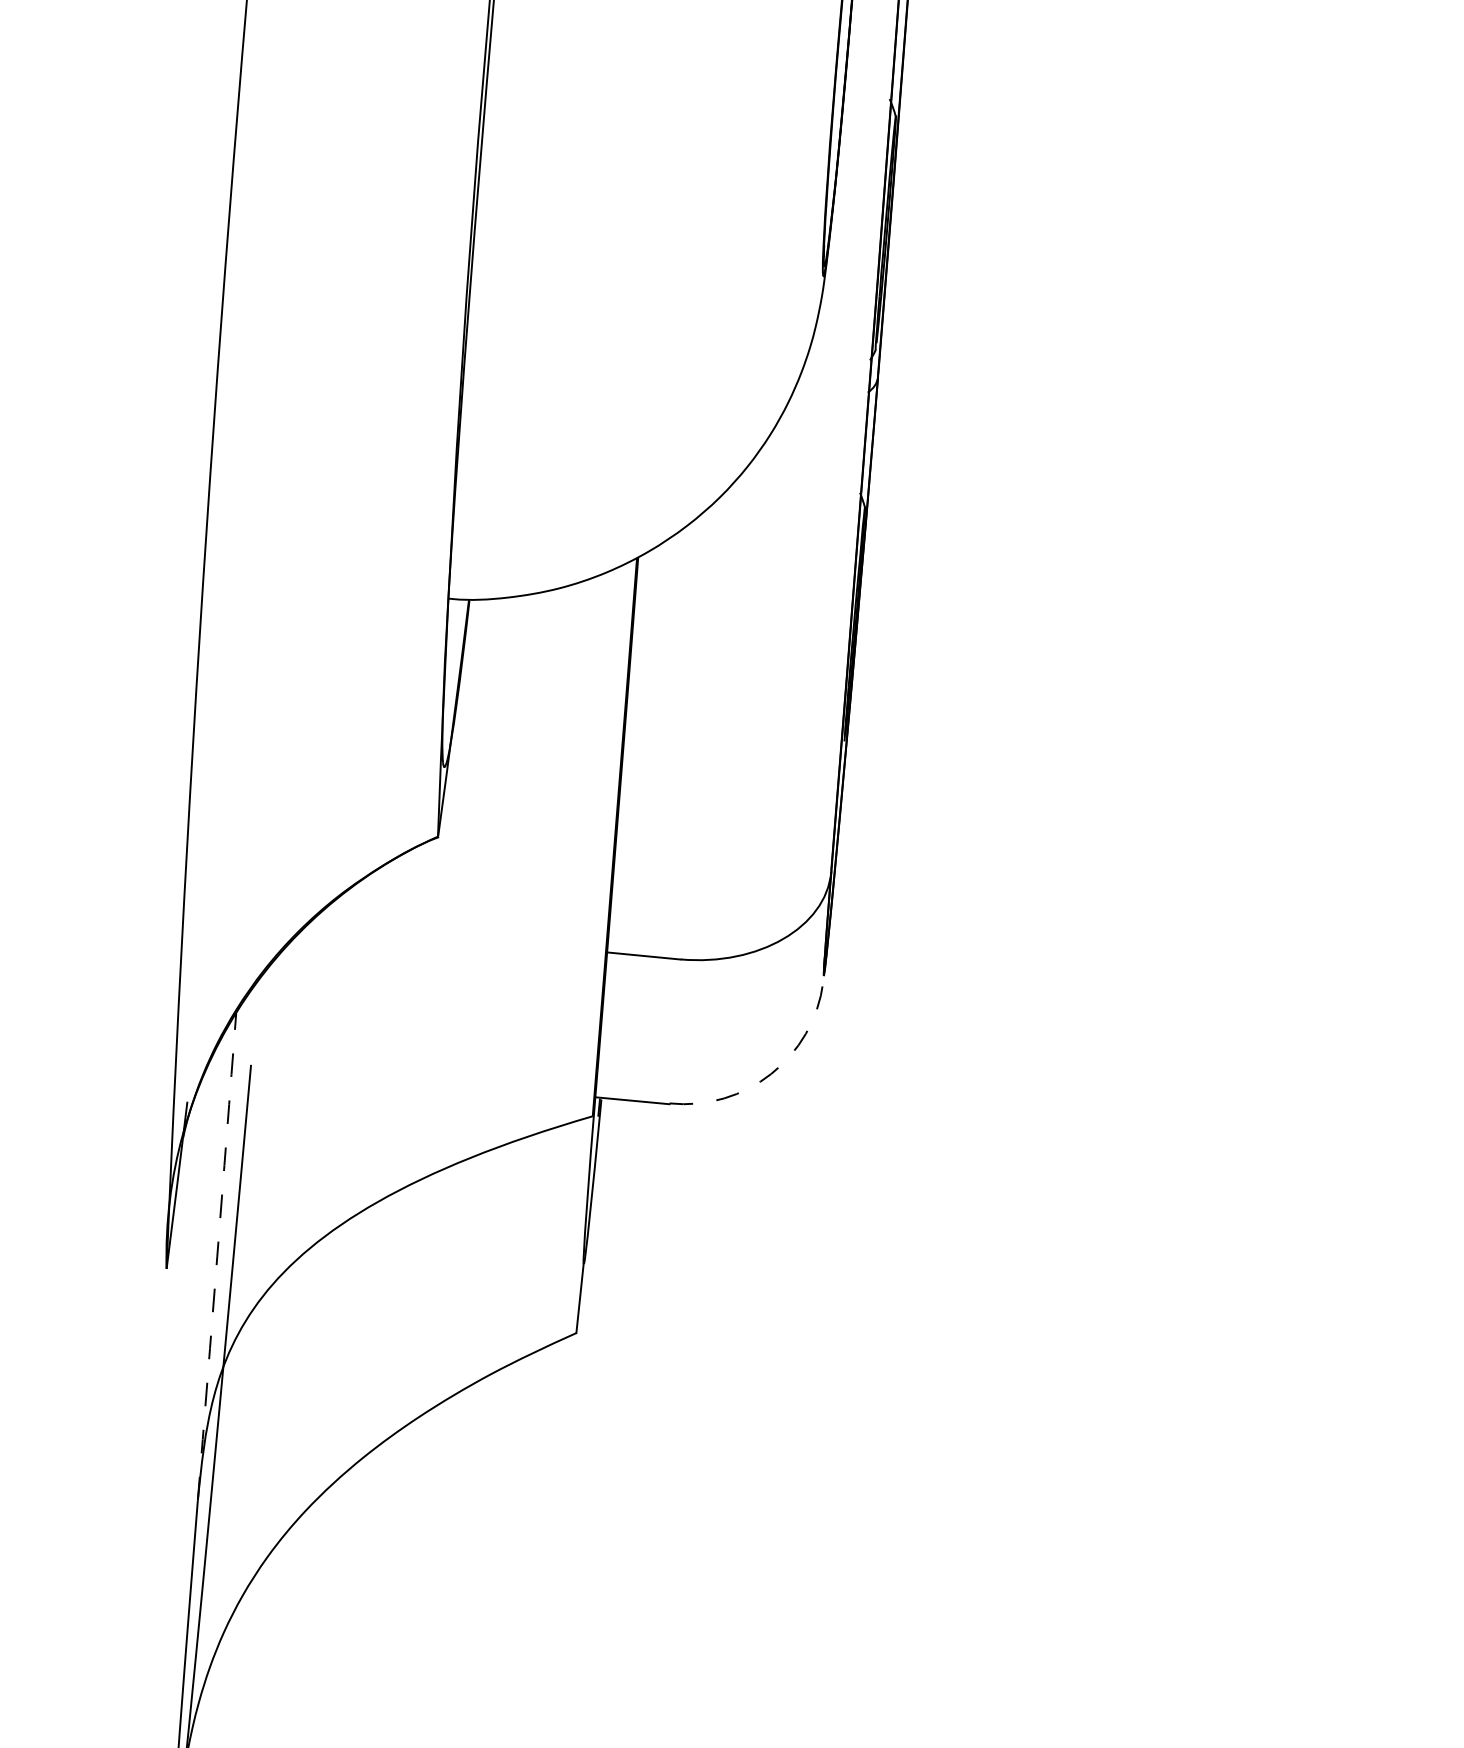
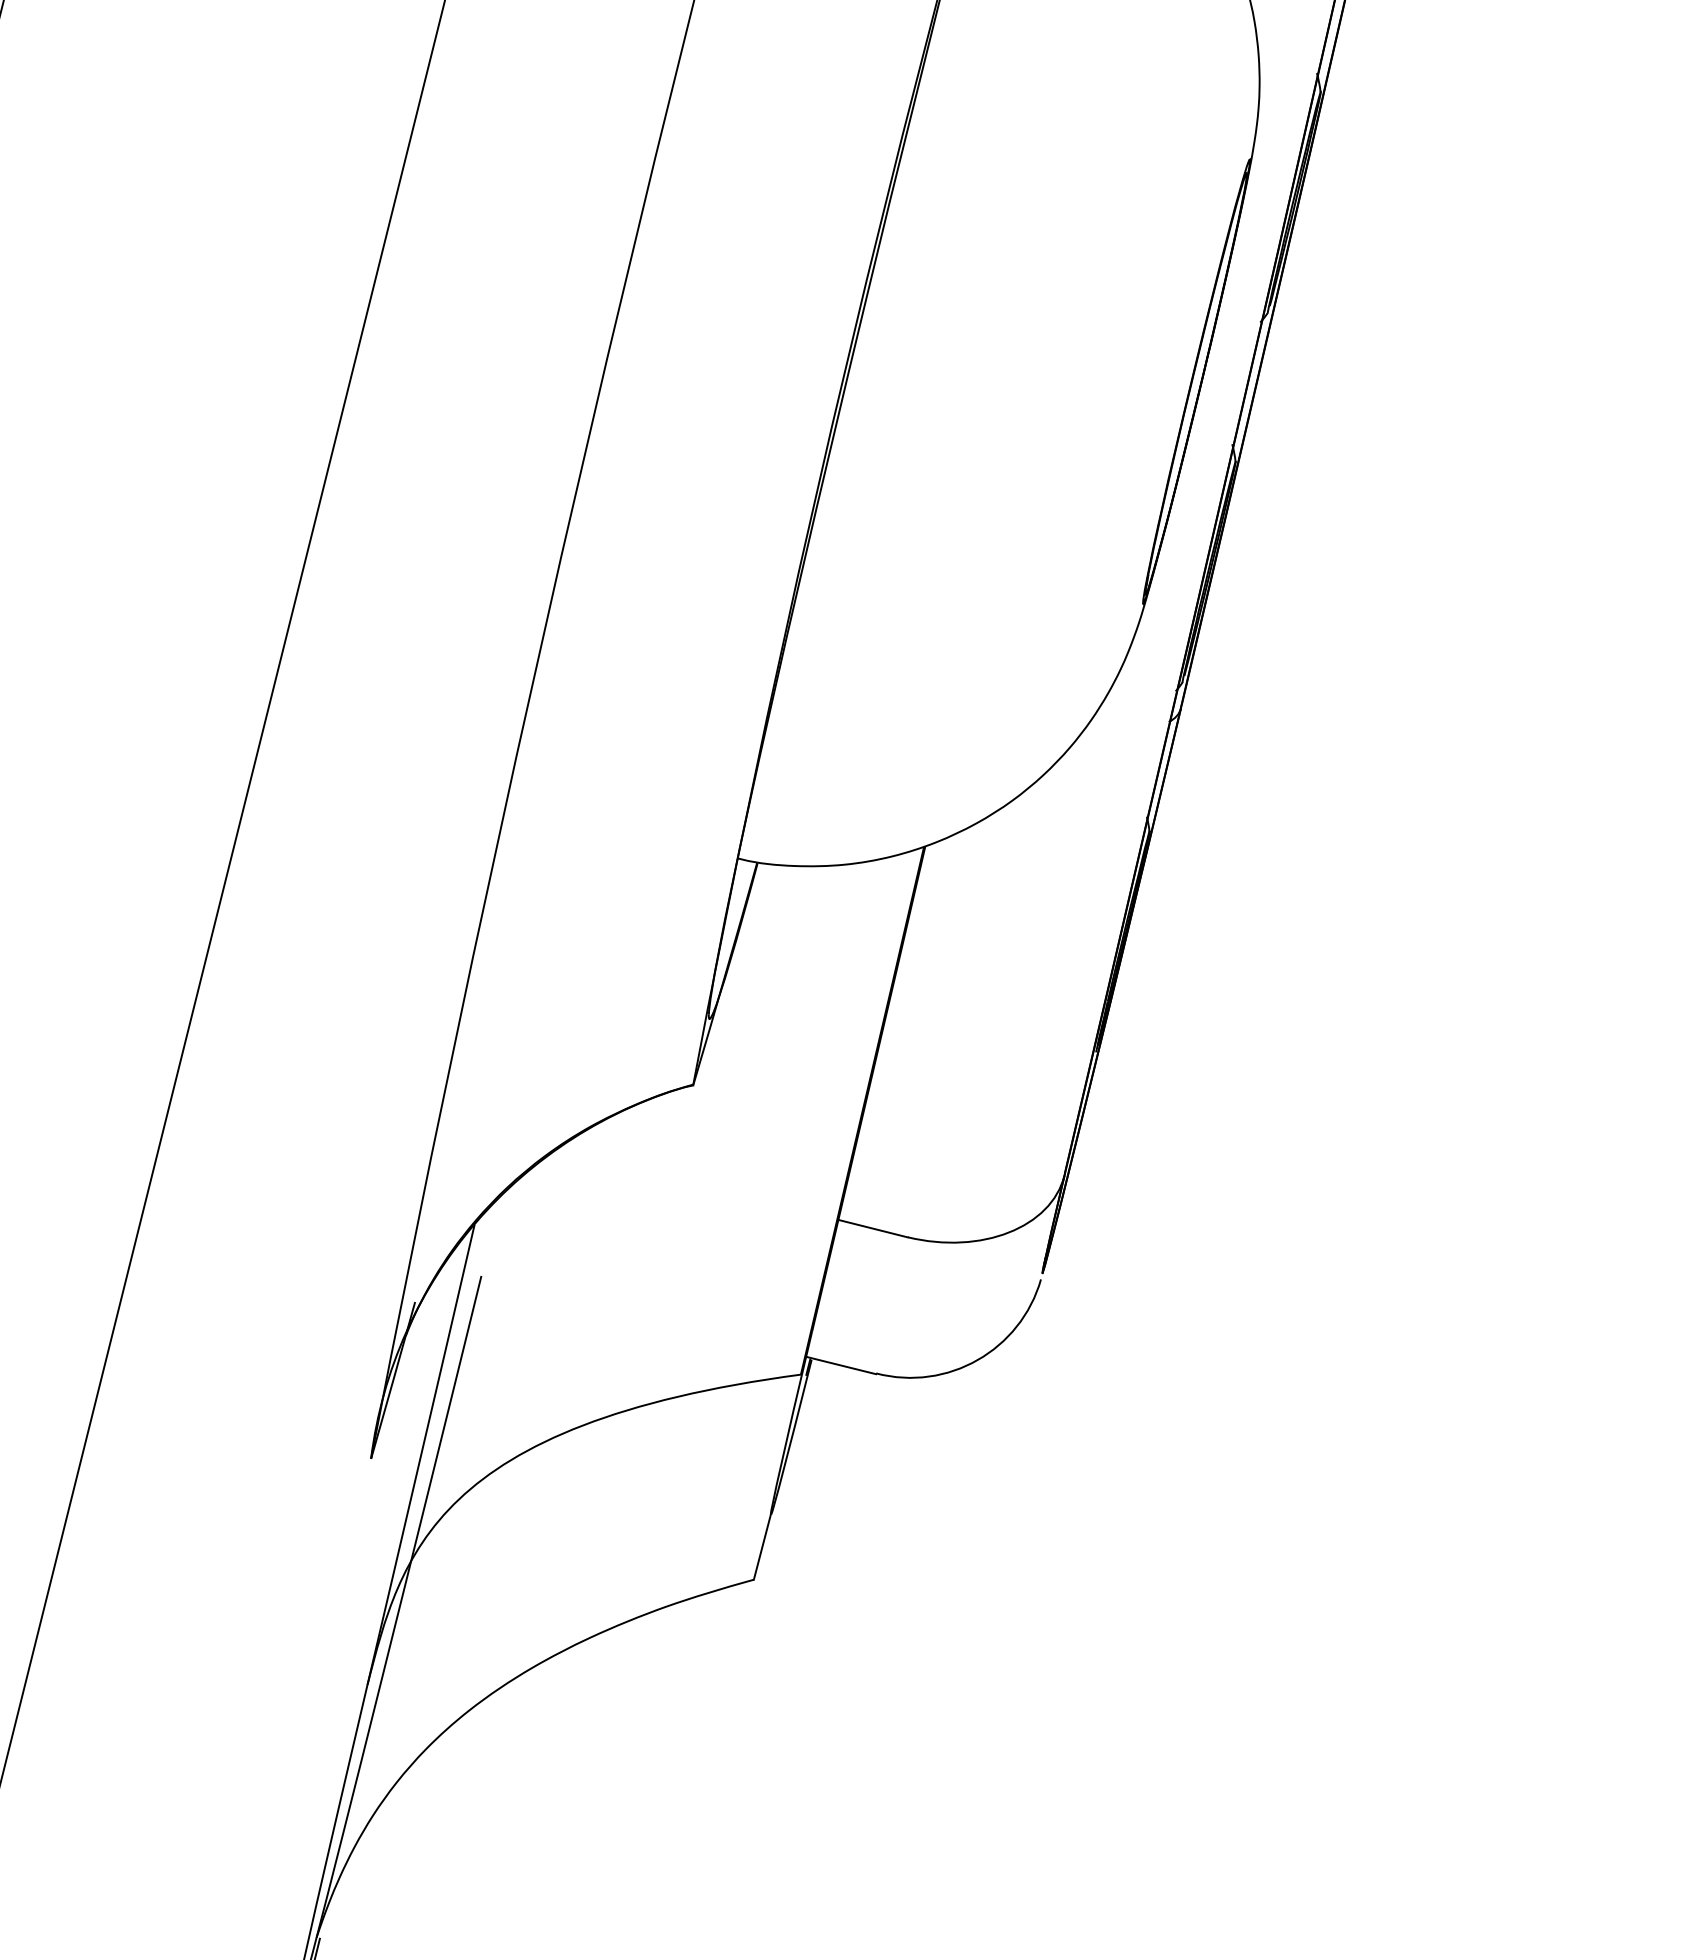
arc: (770, 1074) -> (977, 1360), dashed -> solid
arc: (217, 1256) -> (421, 1454), dashed -> solid

